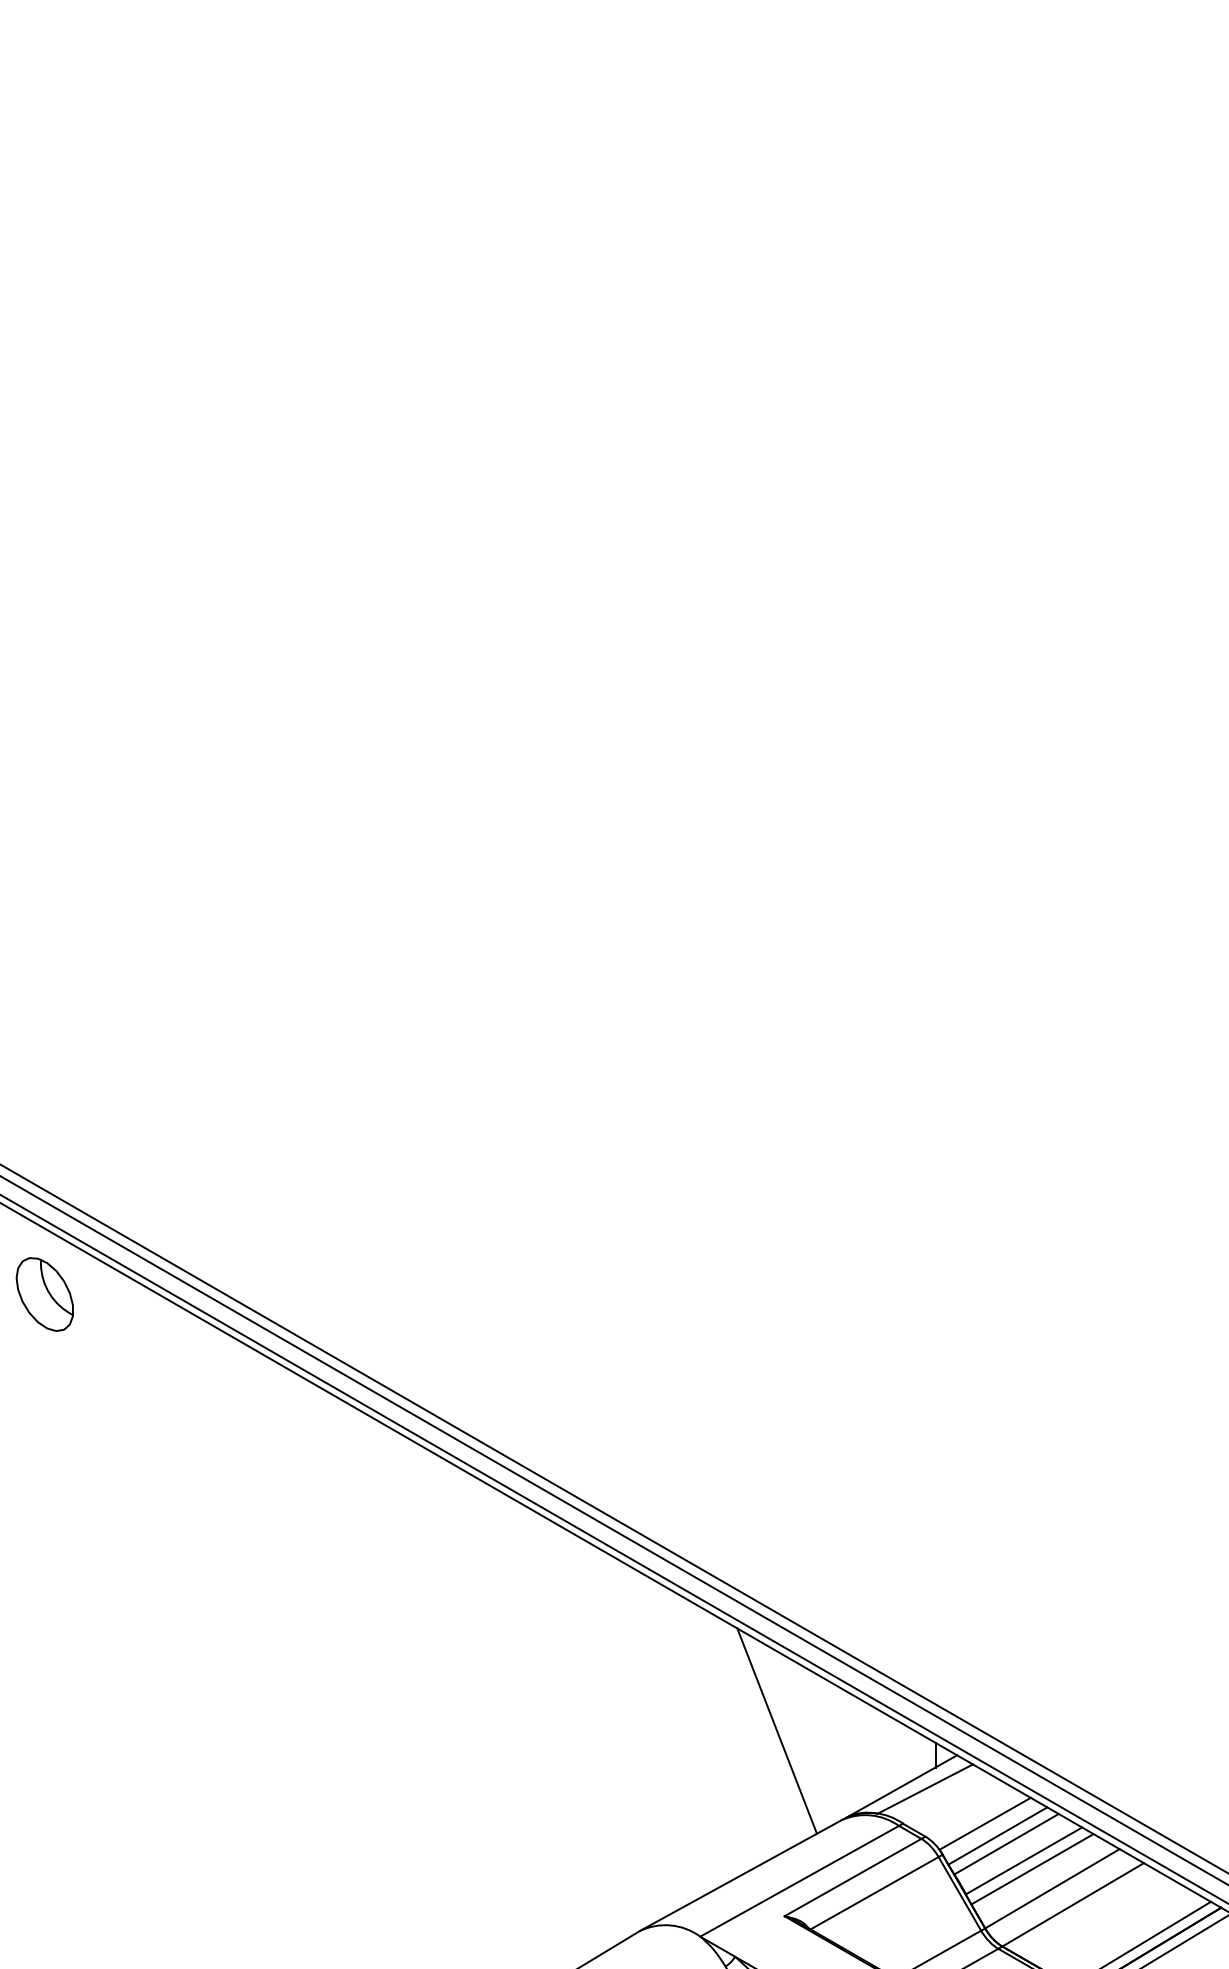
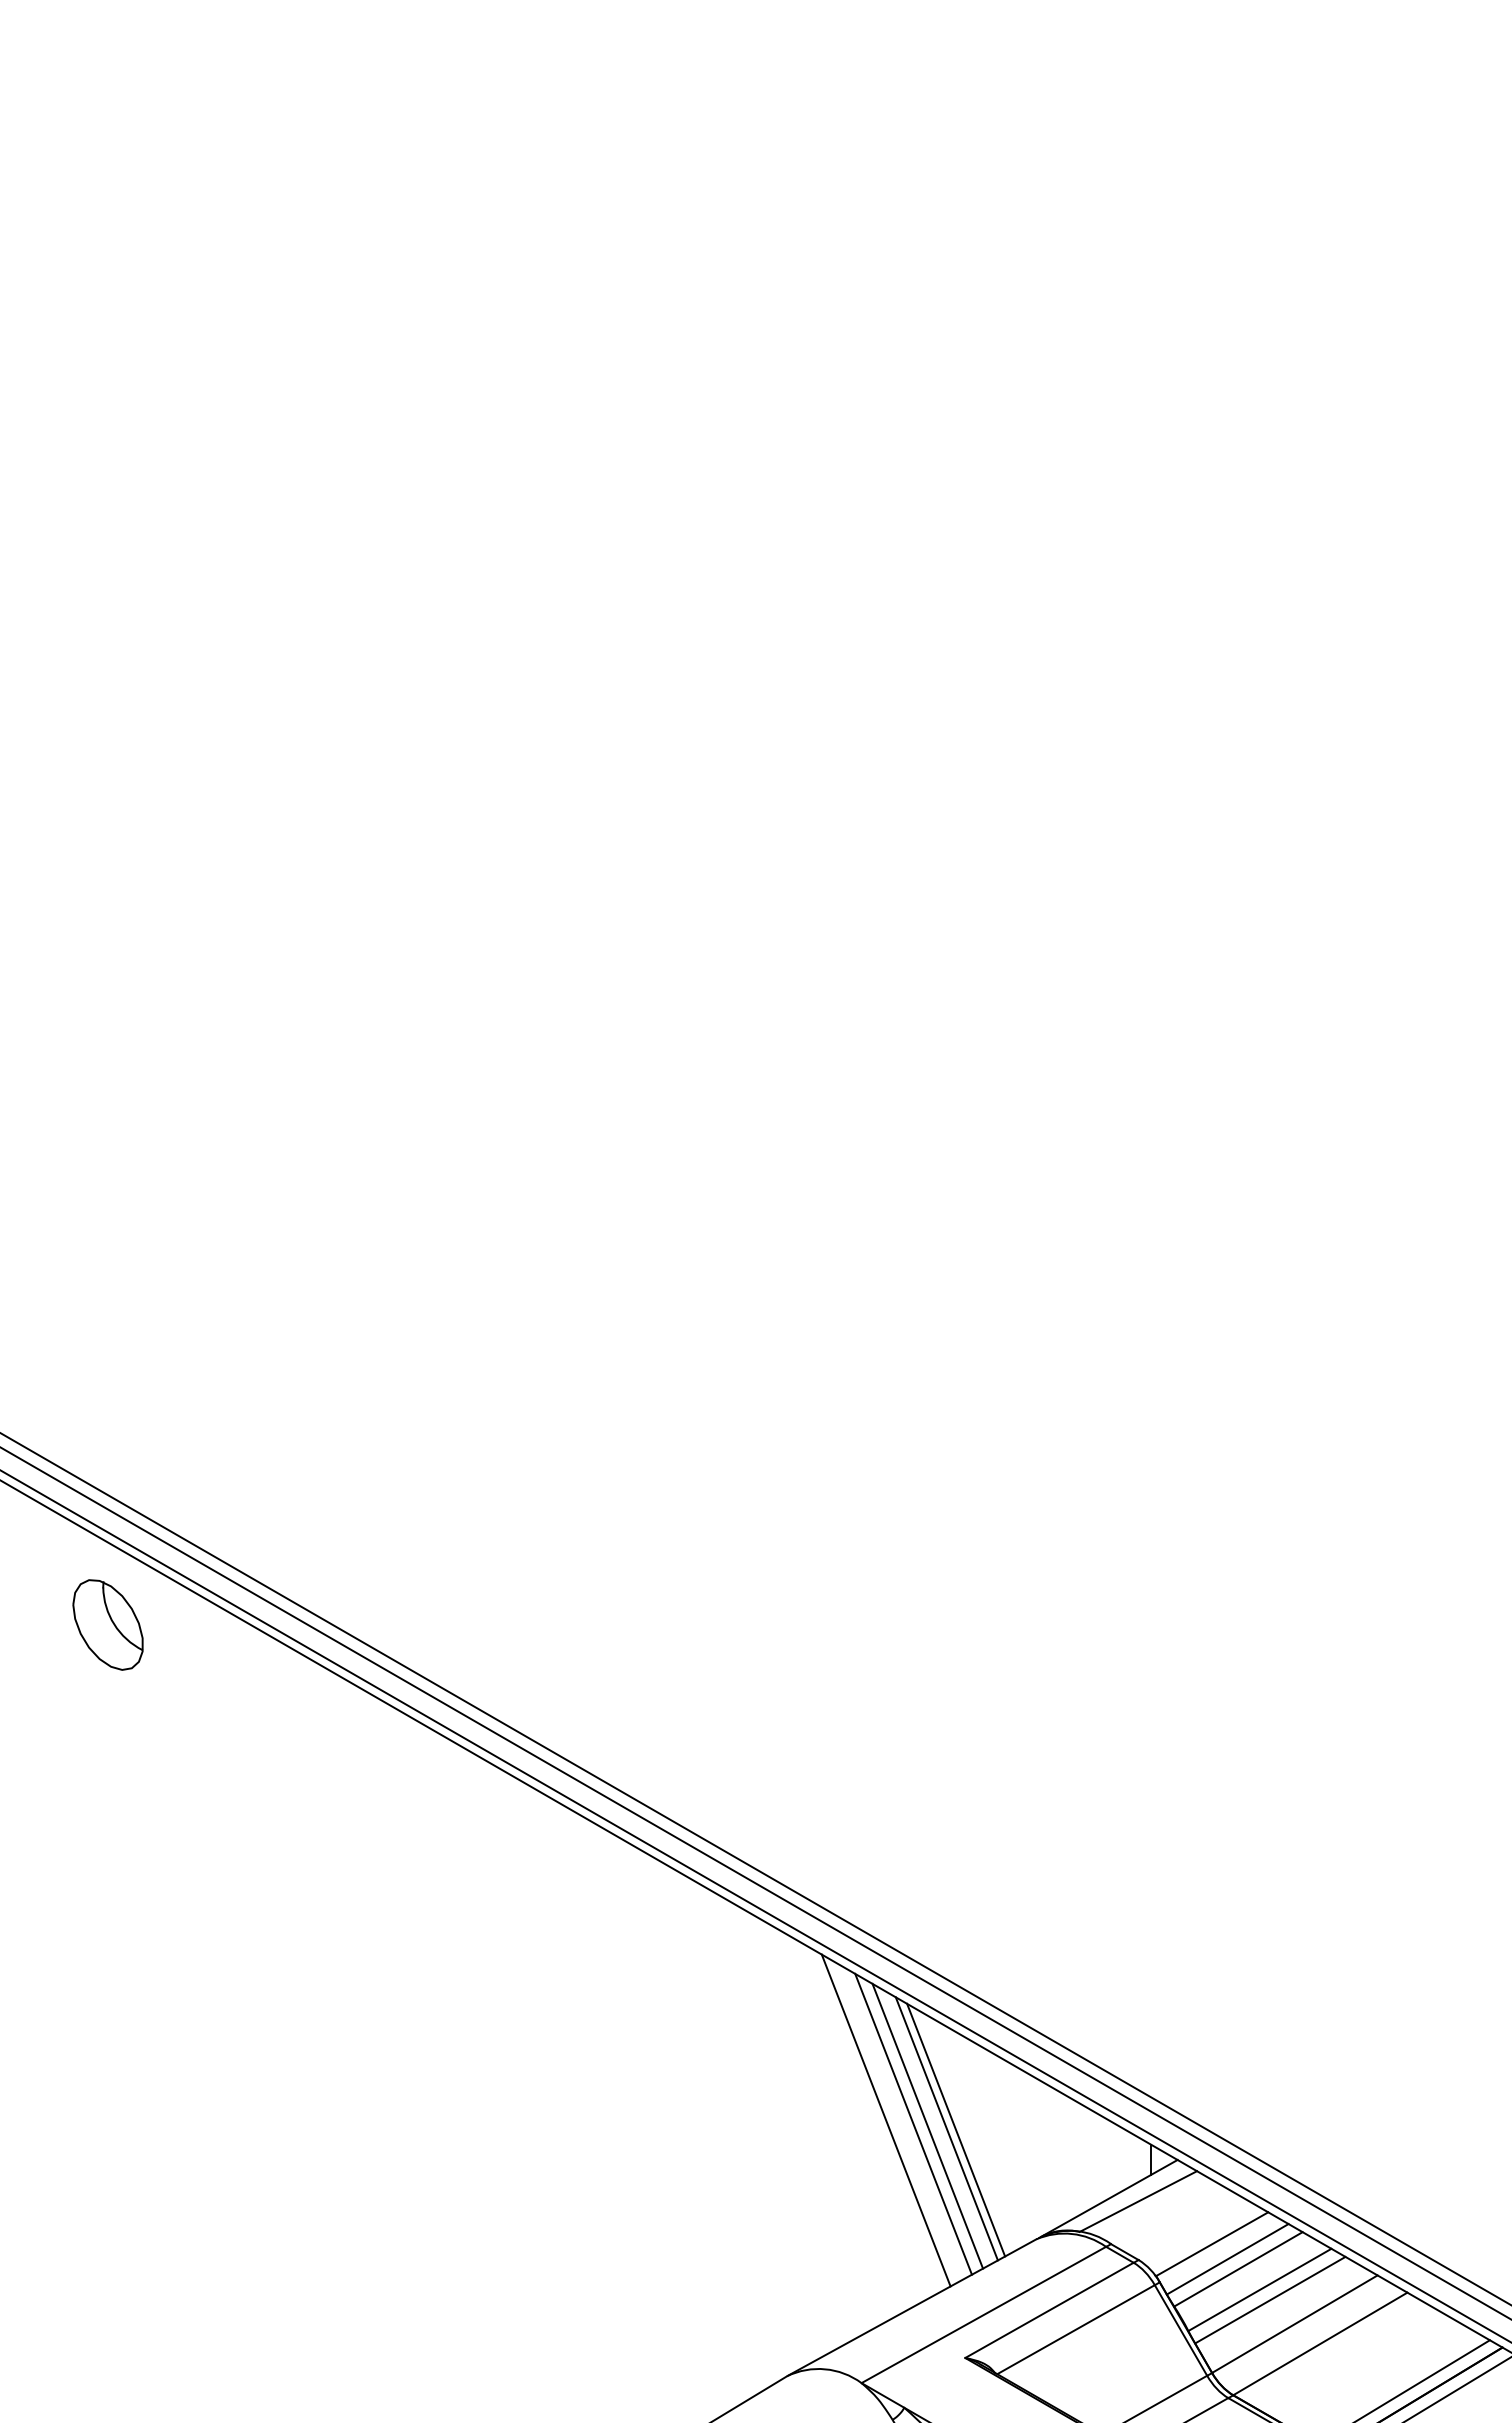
part: (44, 1294) -> (107, 1624), moved
line: (719, 1723) -> (885, 2120), added
line: (742, 1725) -> (913, 2123), added
line: (753, 1727) -> (927, 2125), added
line: (769, 1729) -> (946, 2128), added

